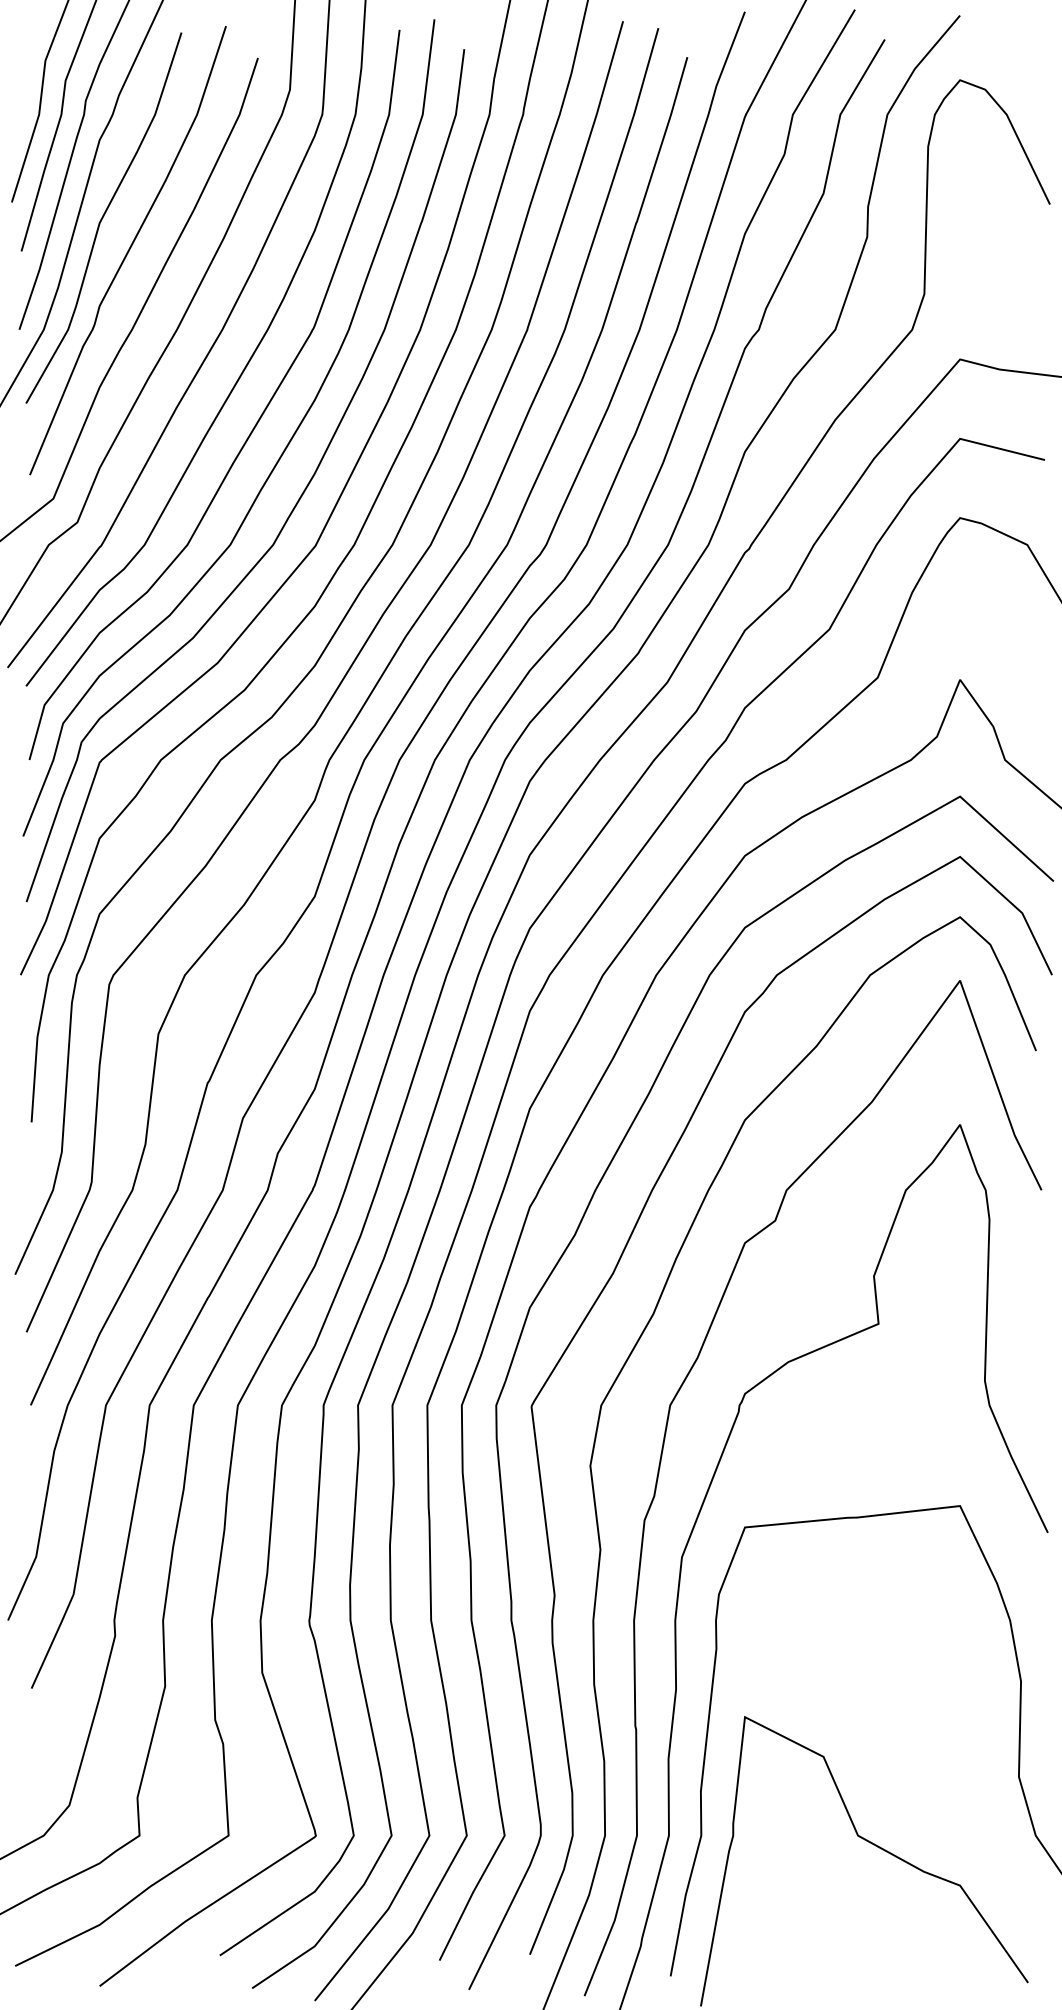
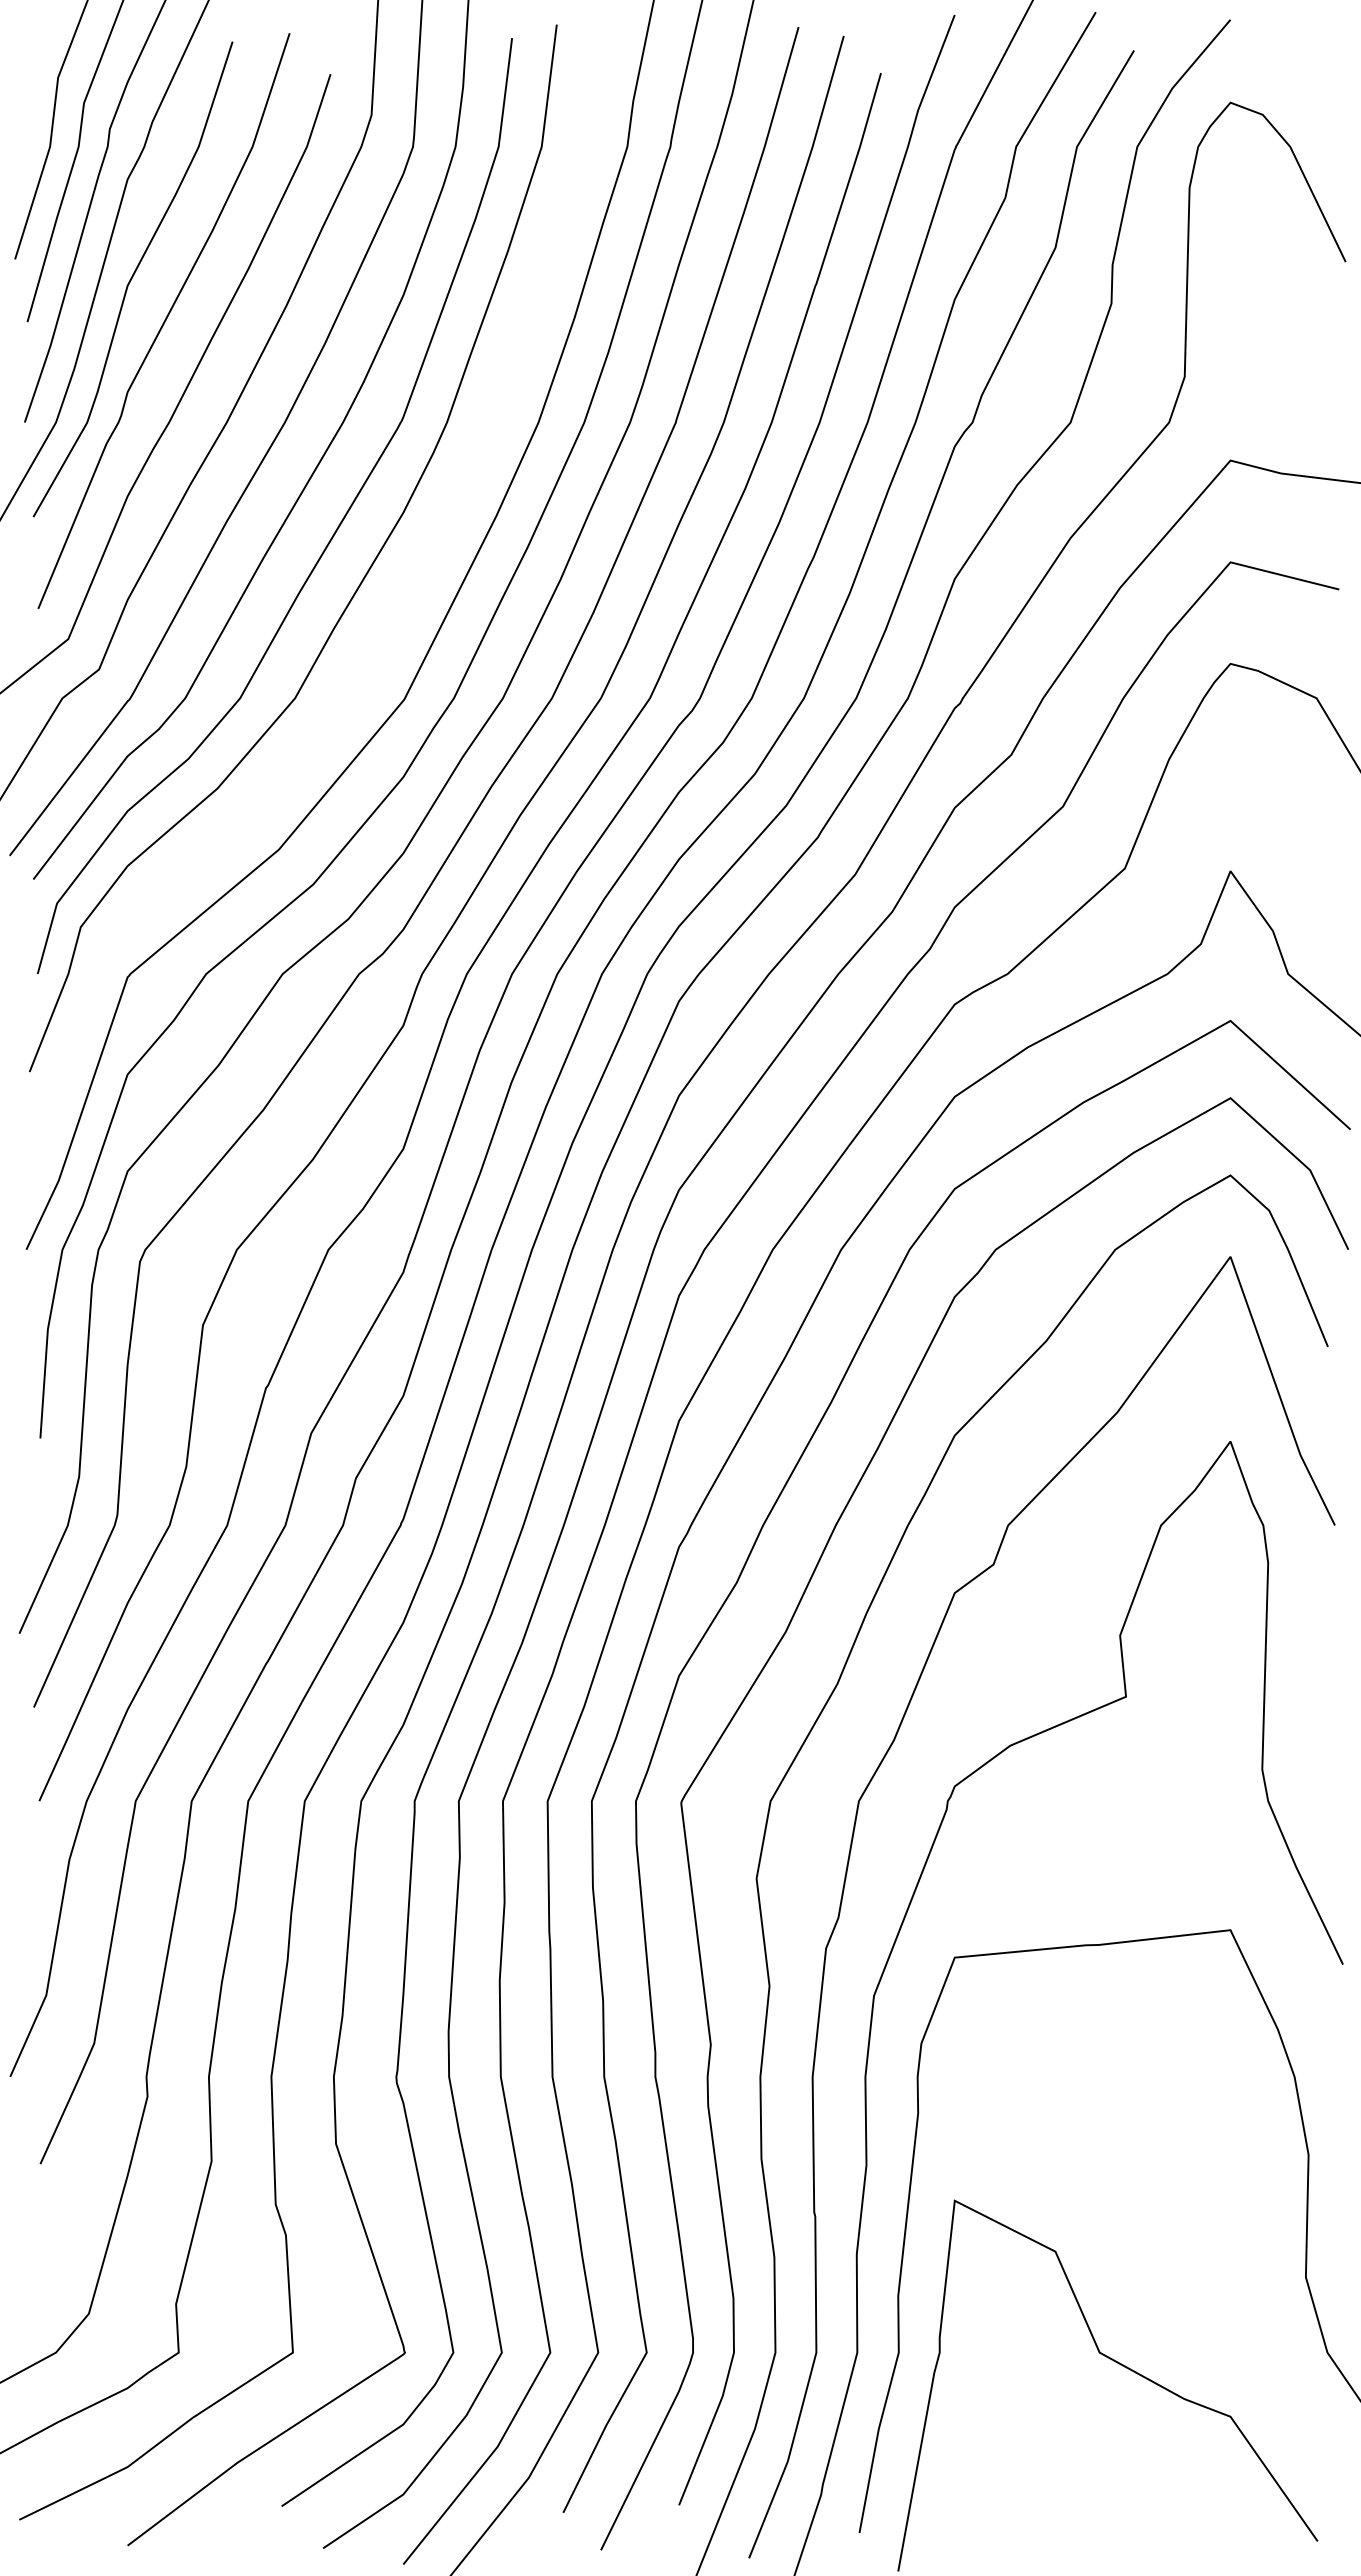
curve: (295, 504) -> (378, 646), removed

